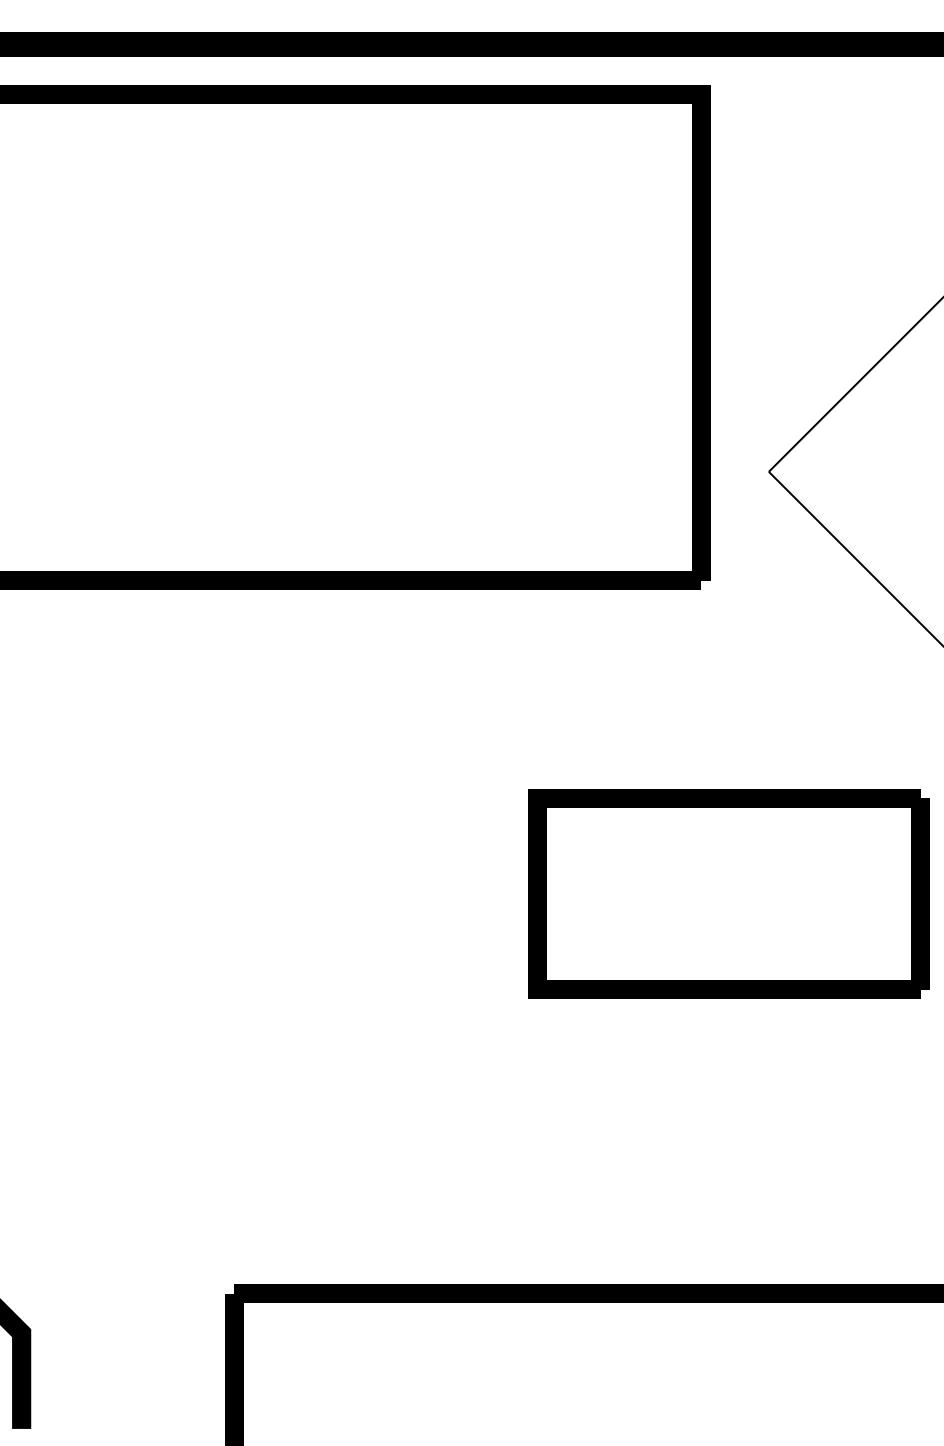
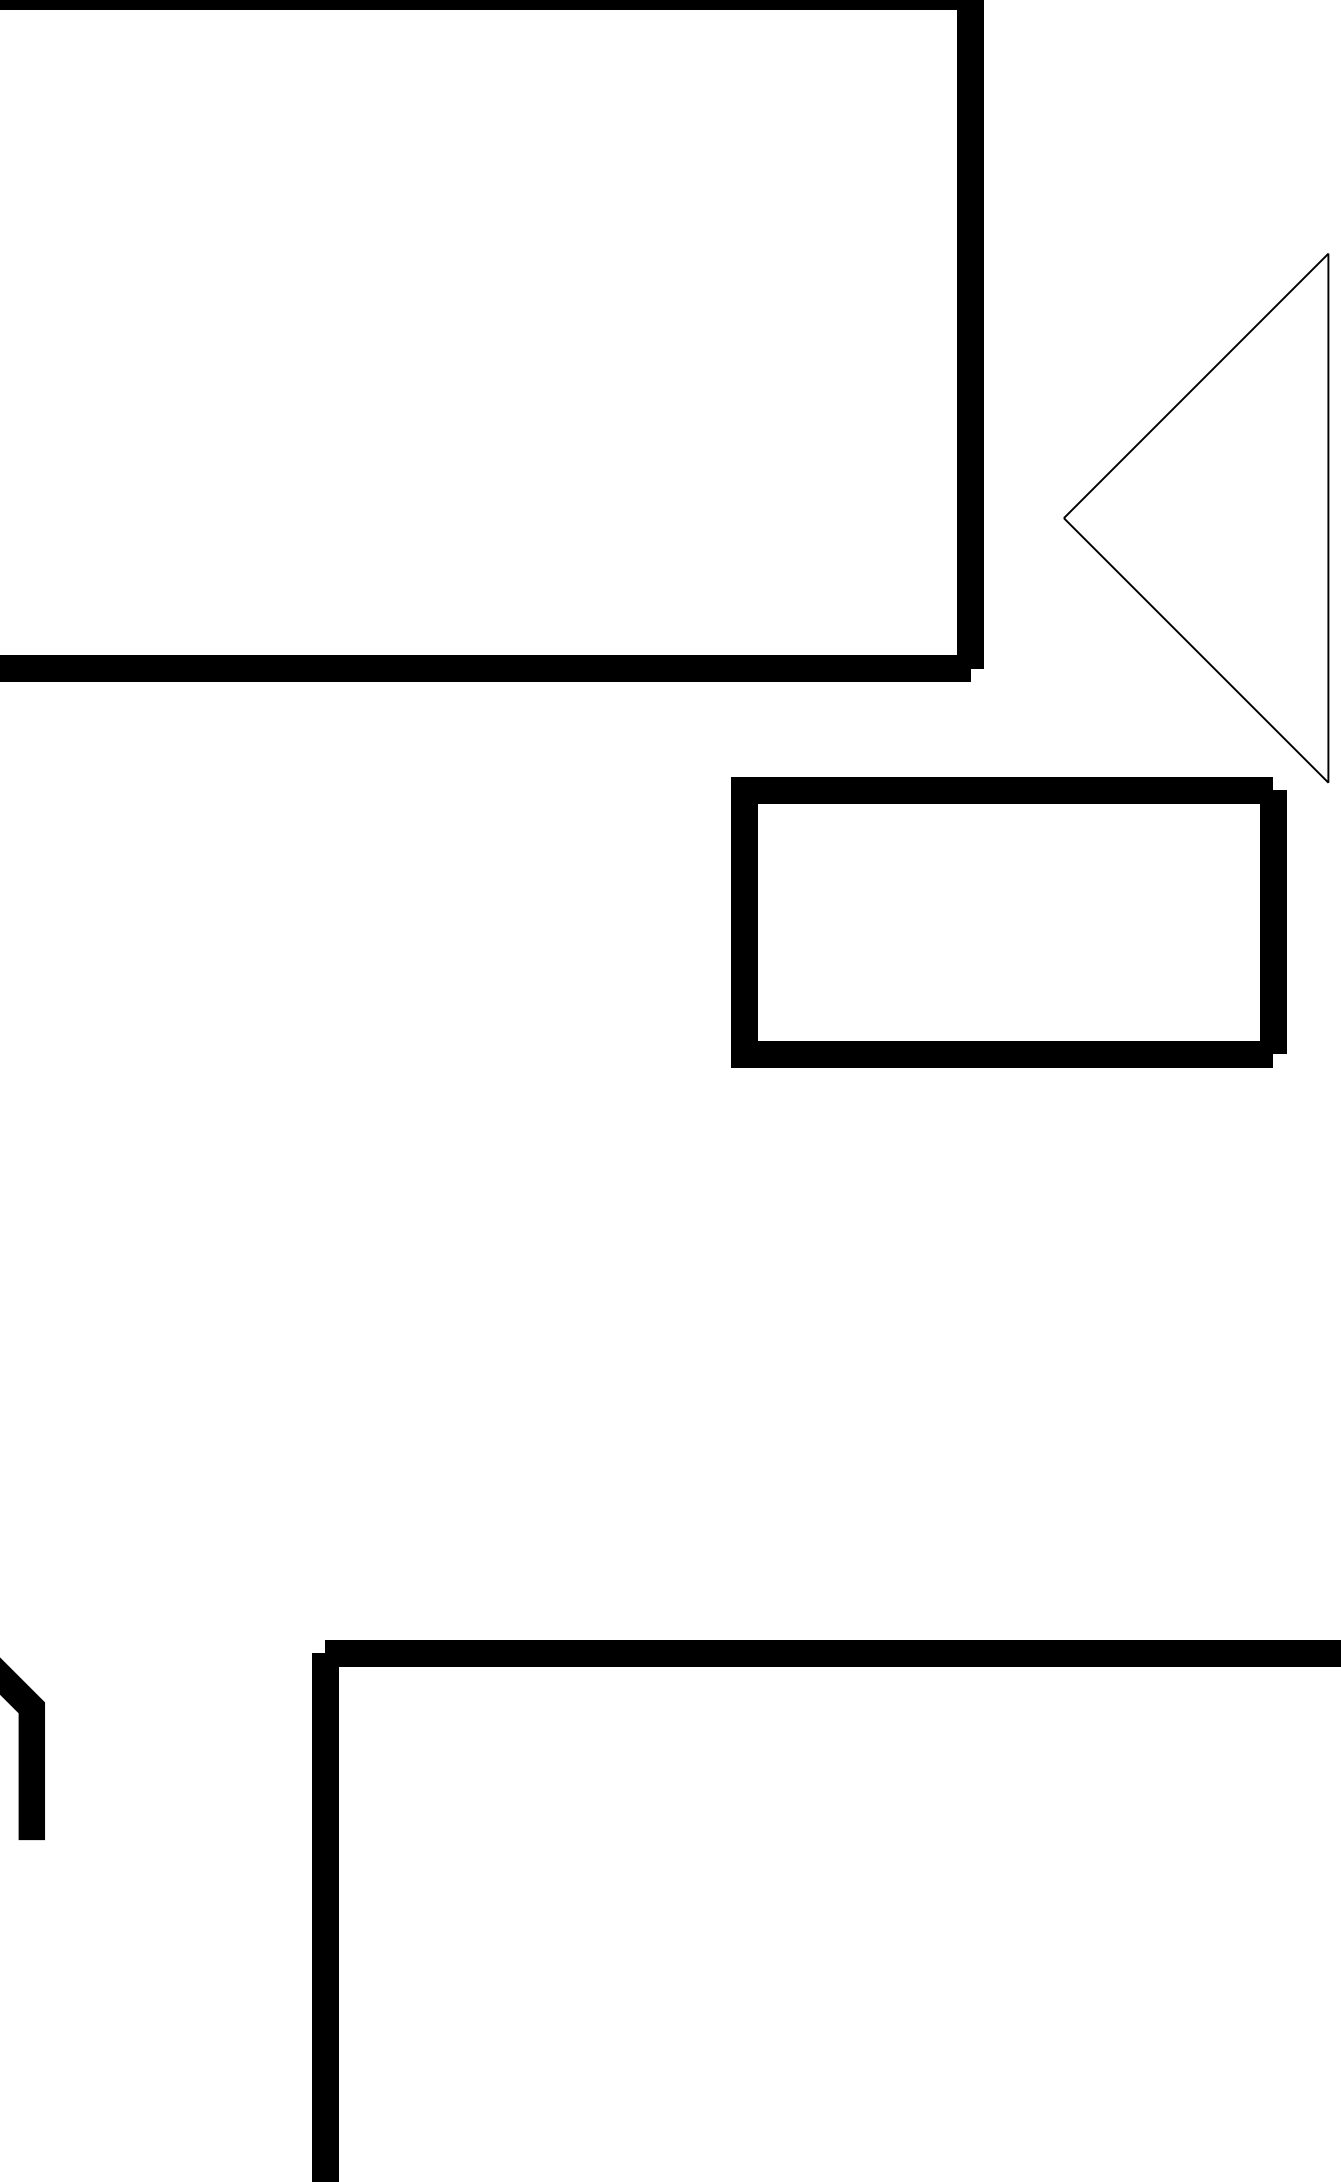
part: (728, 894) -> (1008, 922), moved

